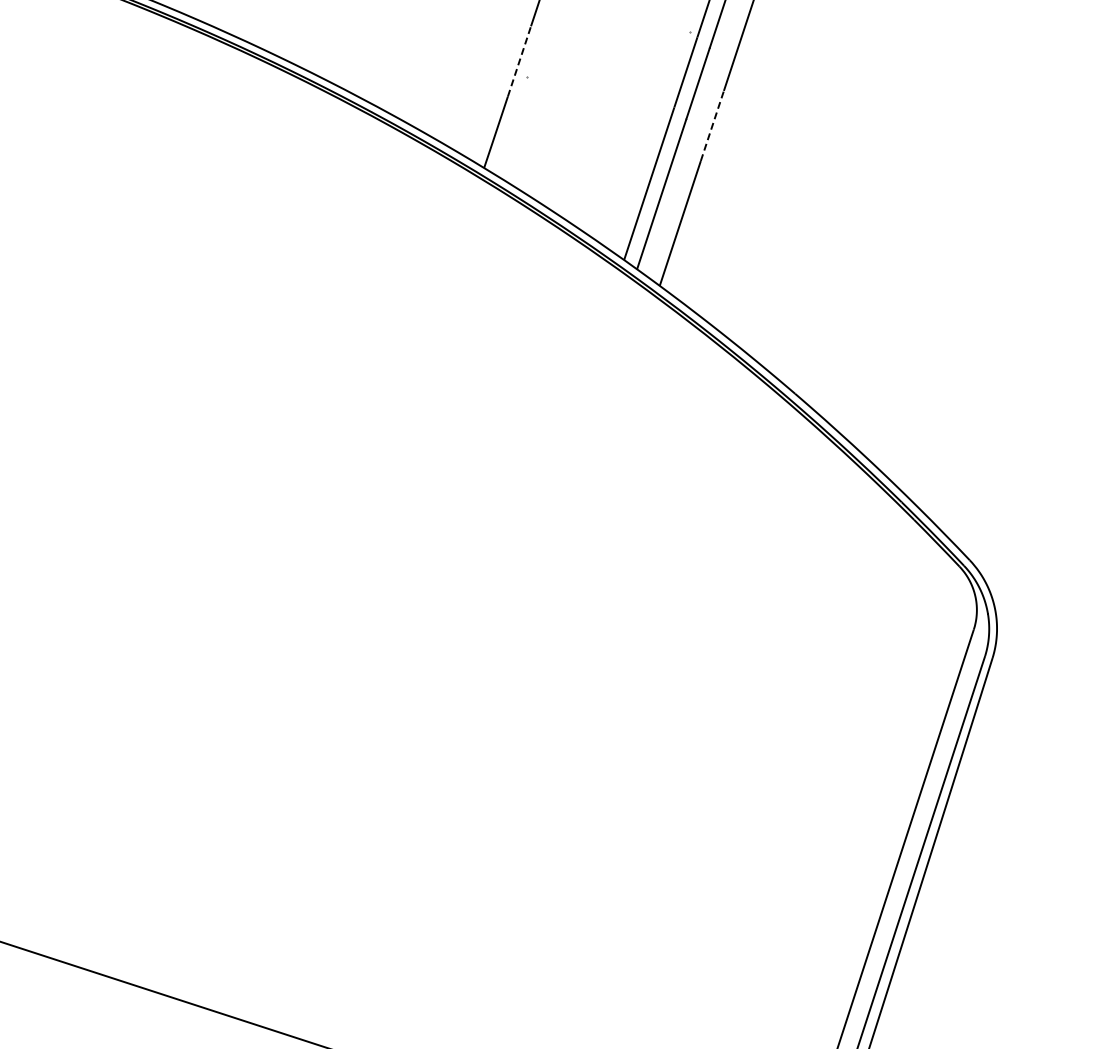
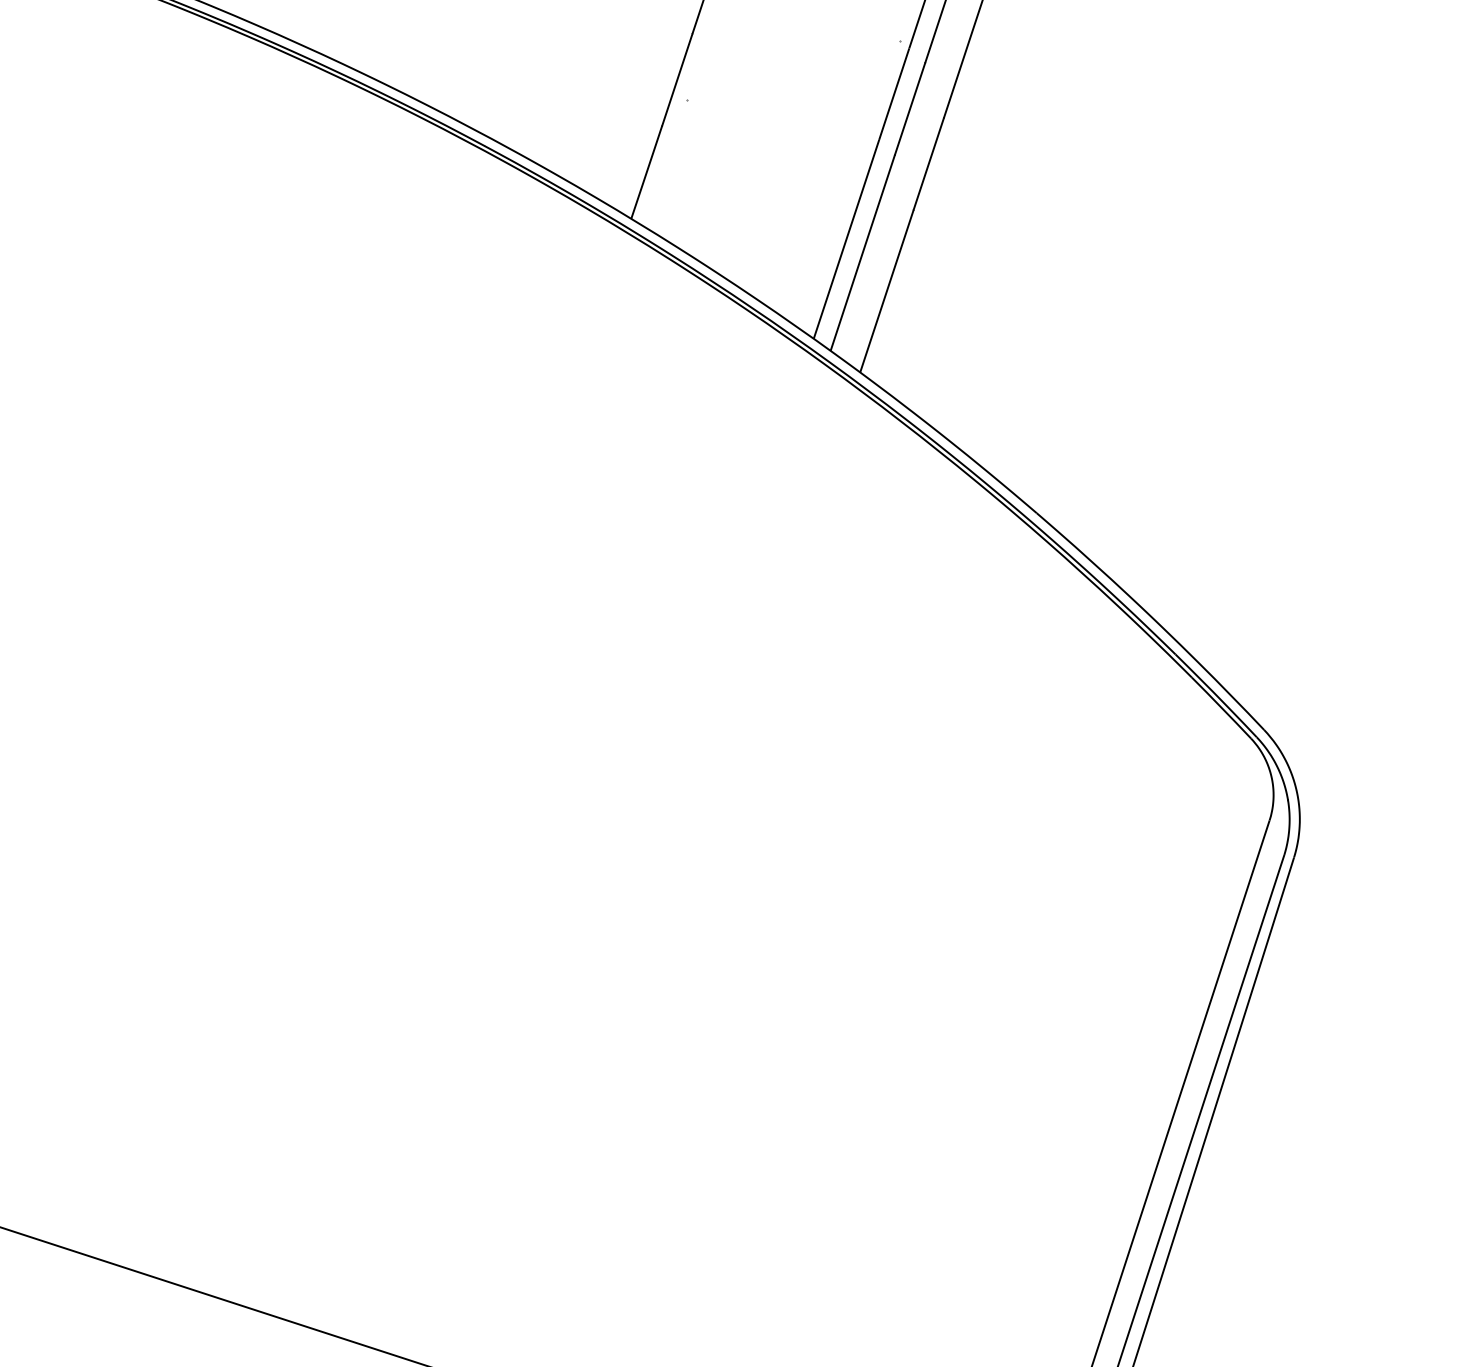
line: (519, 61) -> (677, 79), dashed -> solid
line: (712, 125) -> (928, 163), dashed -> solid

